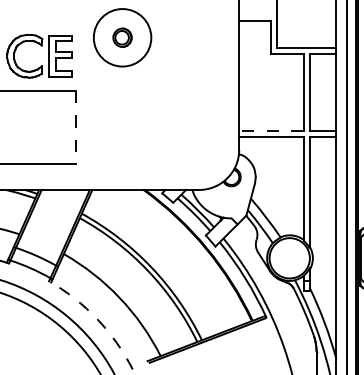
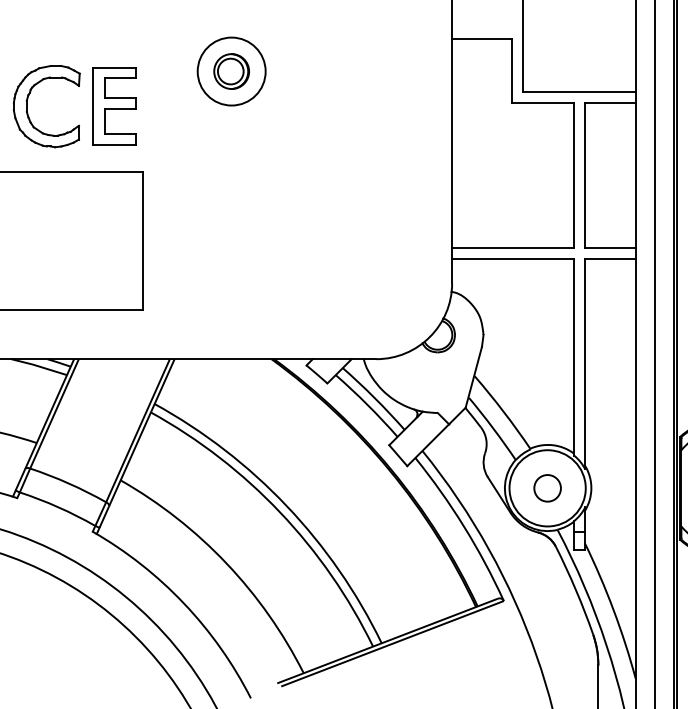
circle: (122, 37) -> (231, 70), size x0.62
line: (75, 127) -> (142, 241), dashed -> solid
line: (271, 131) -> (513, 248), dashed -> solid
circle: (289, 258) -> (547, 488), added
arc: (97, 319) -> (184, 603), dashed -> solid

